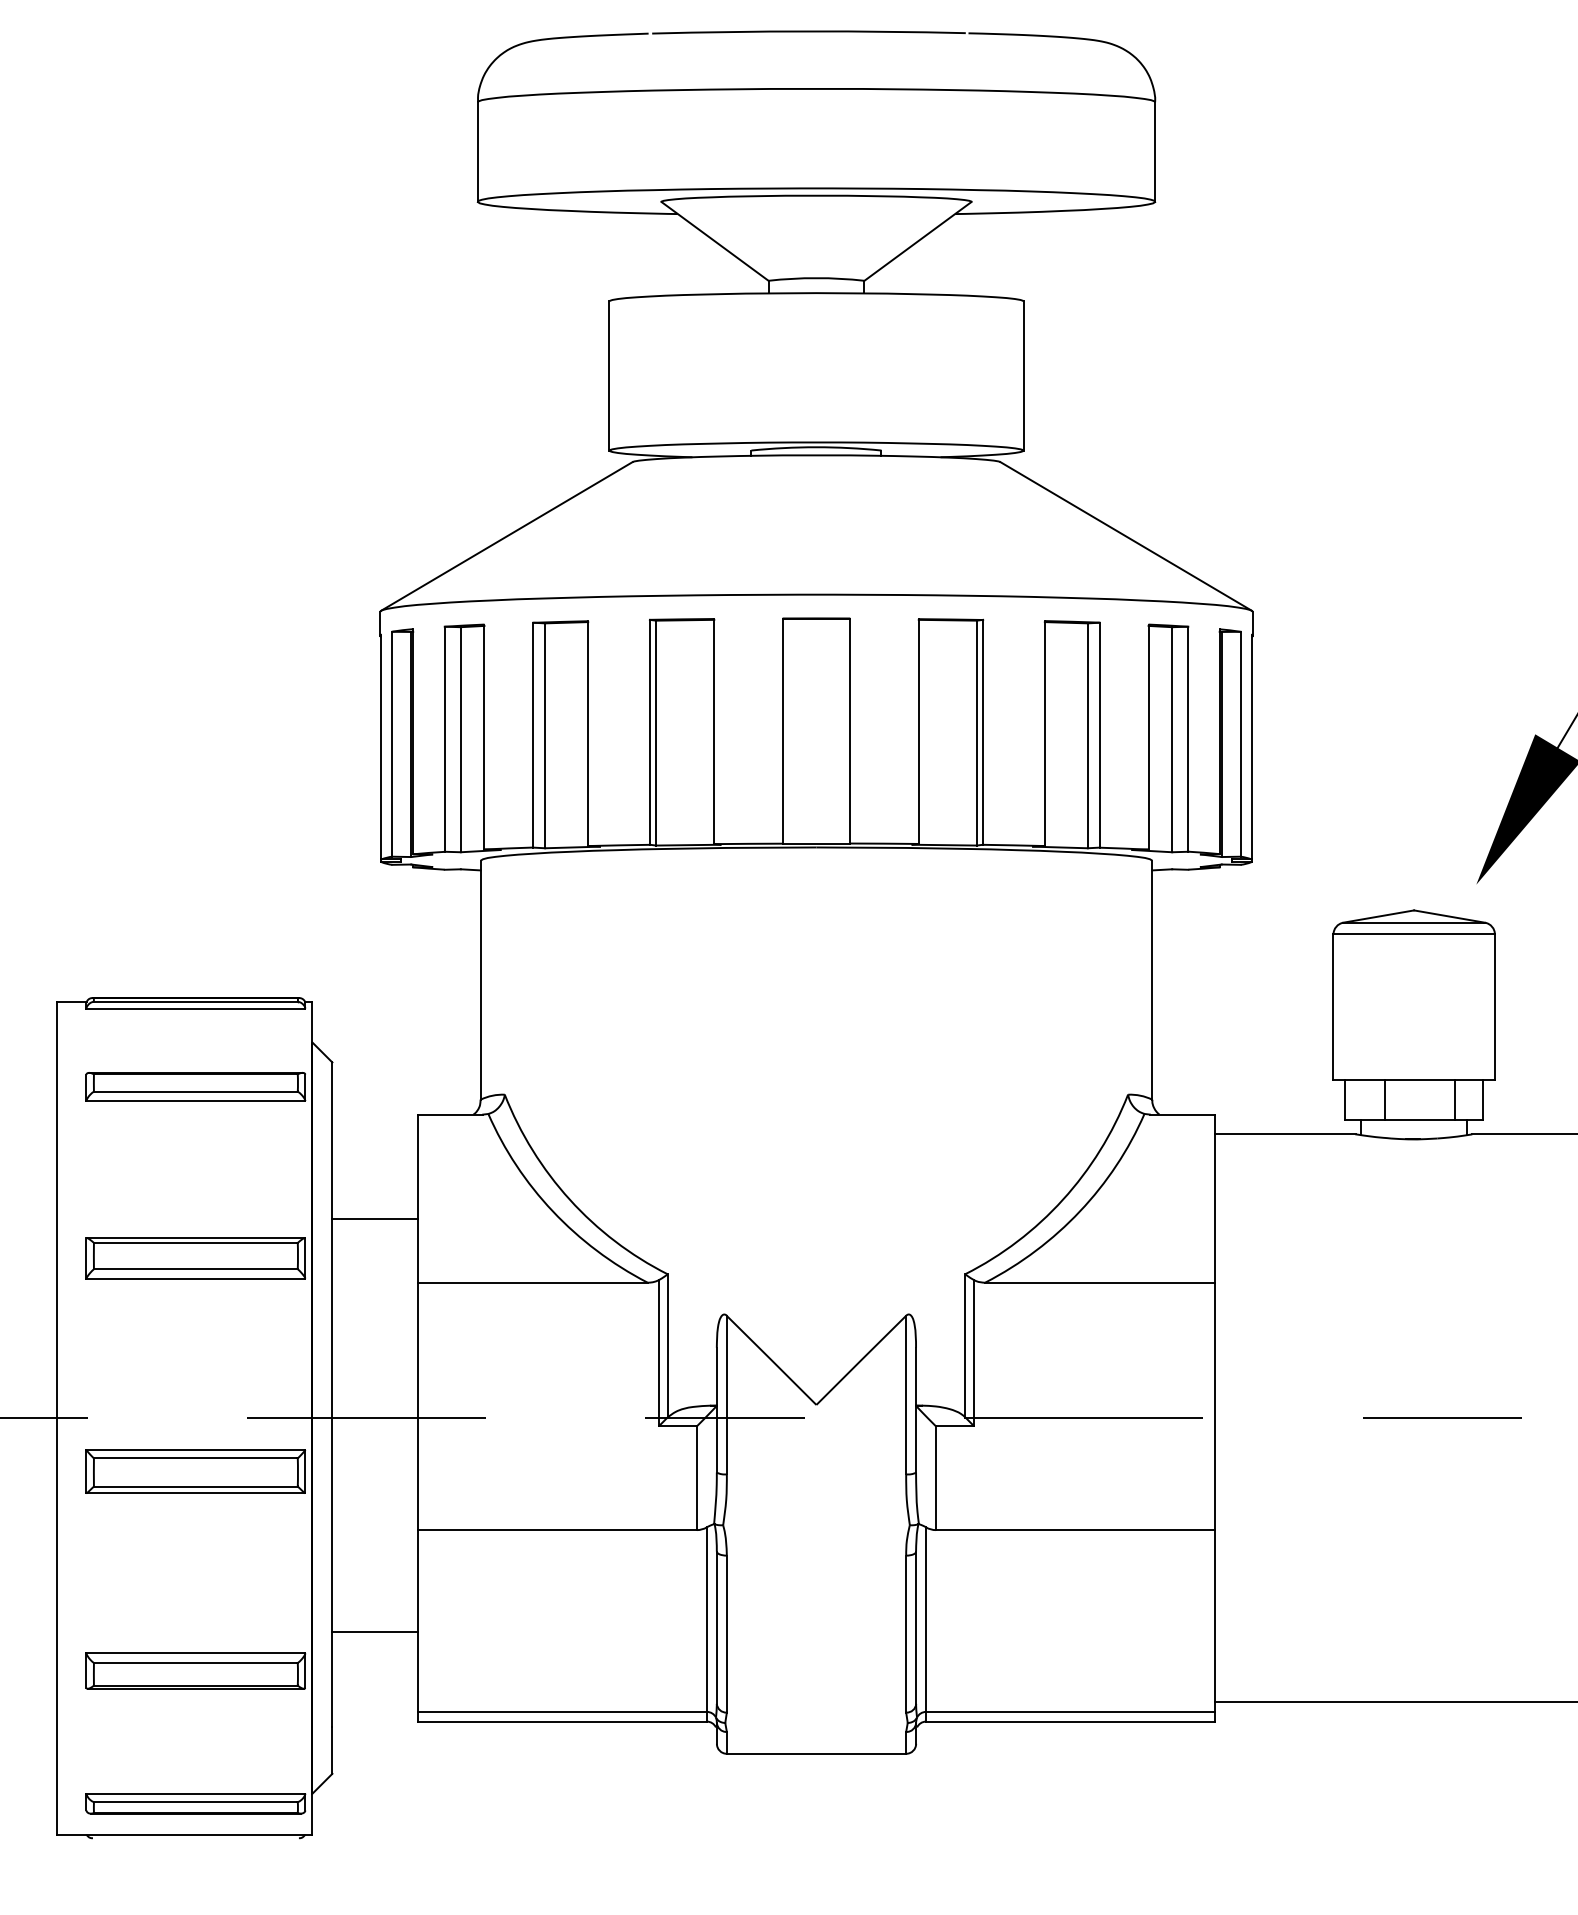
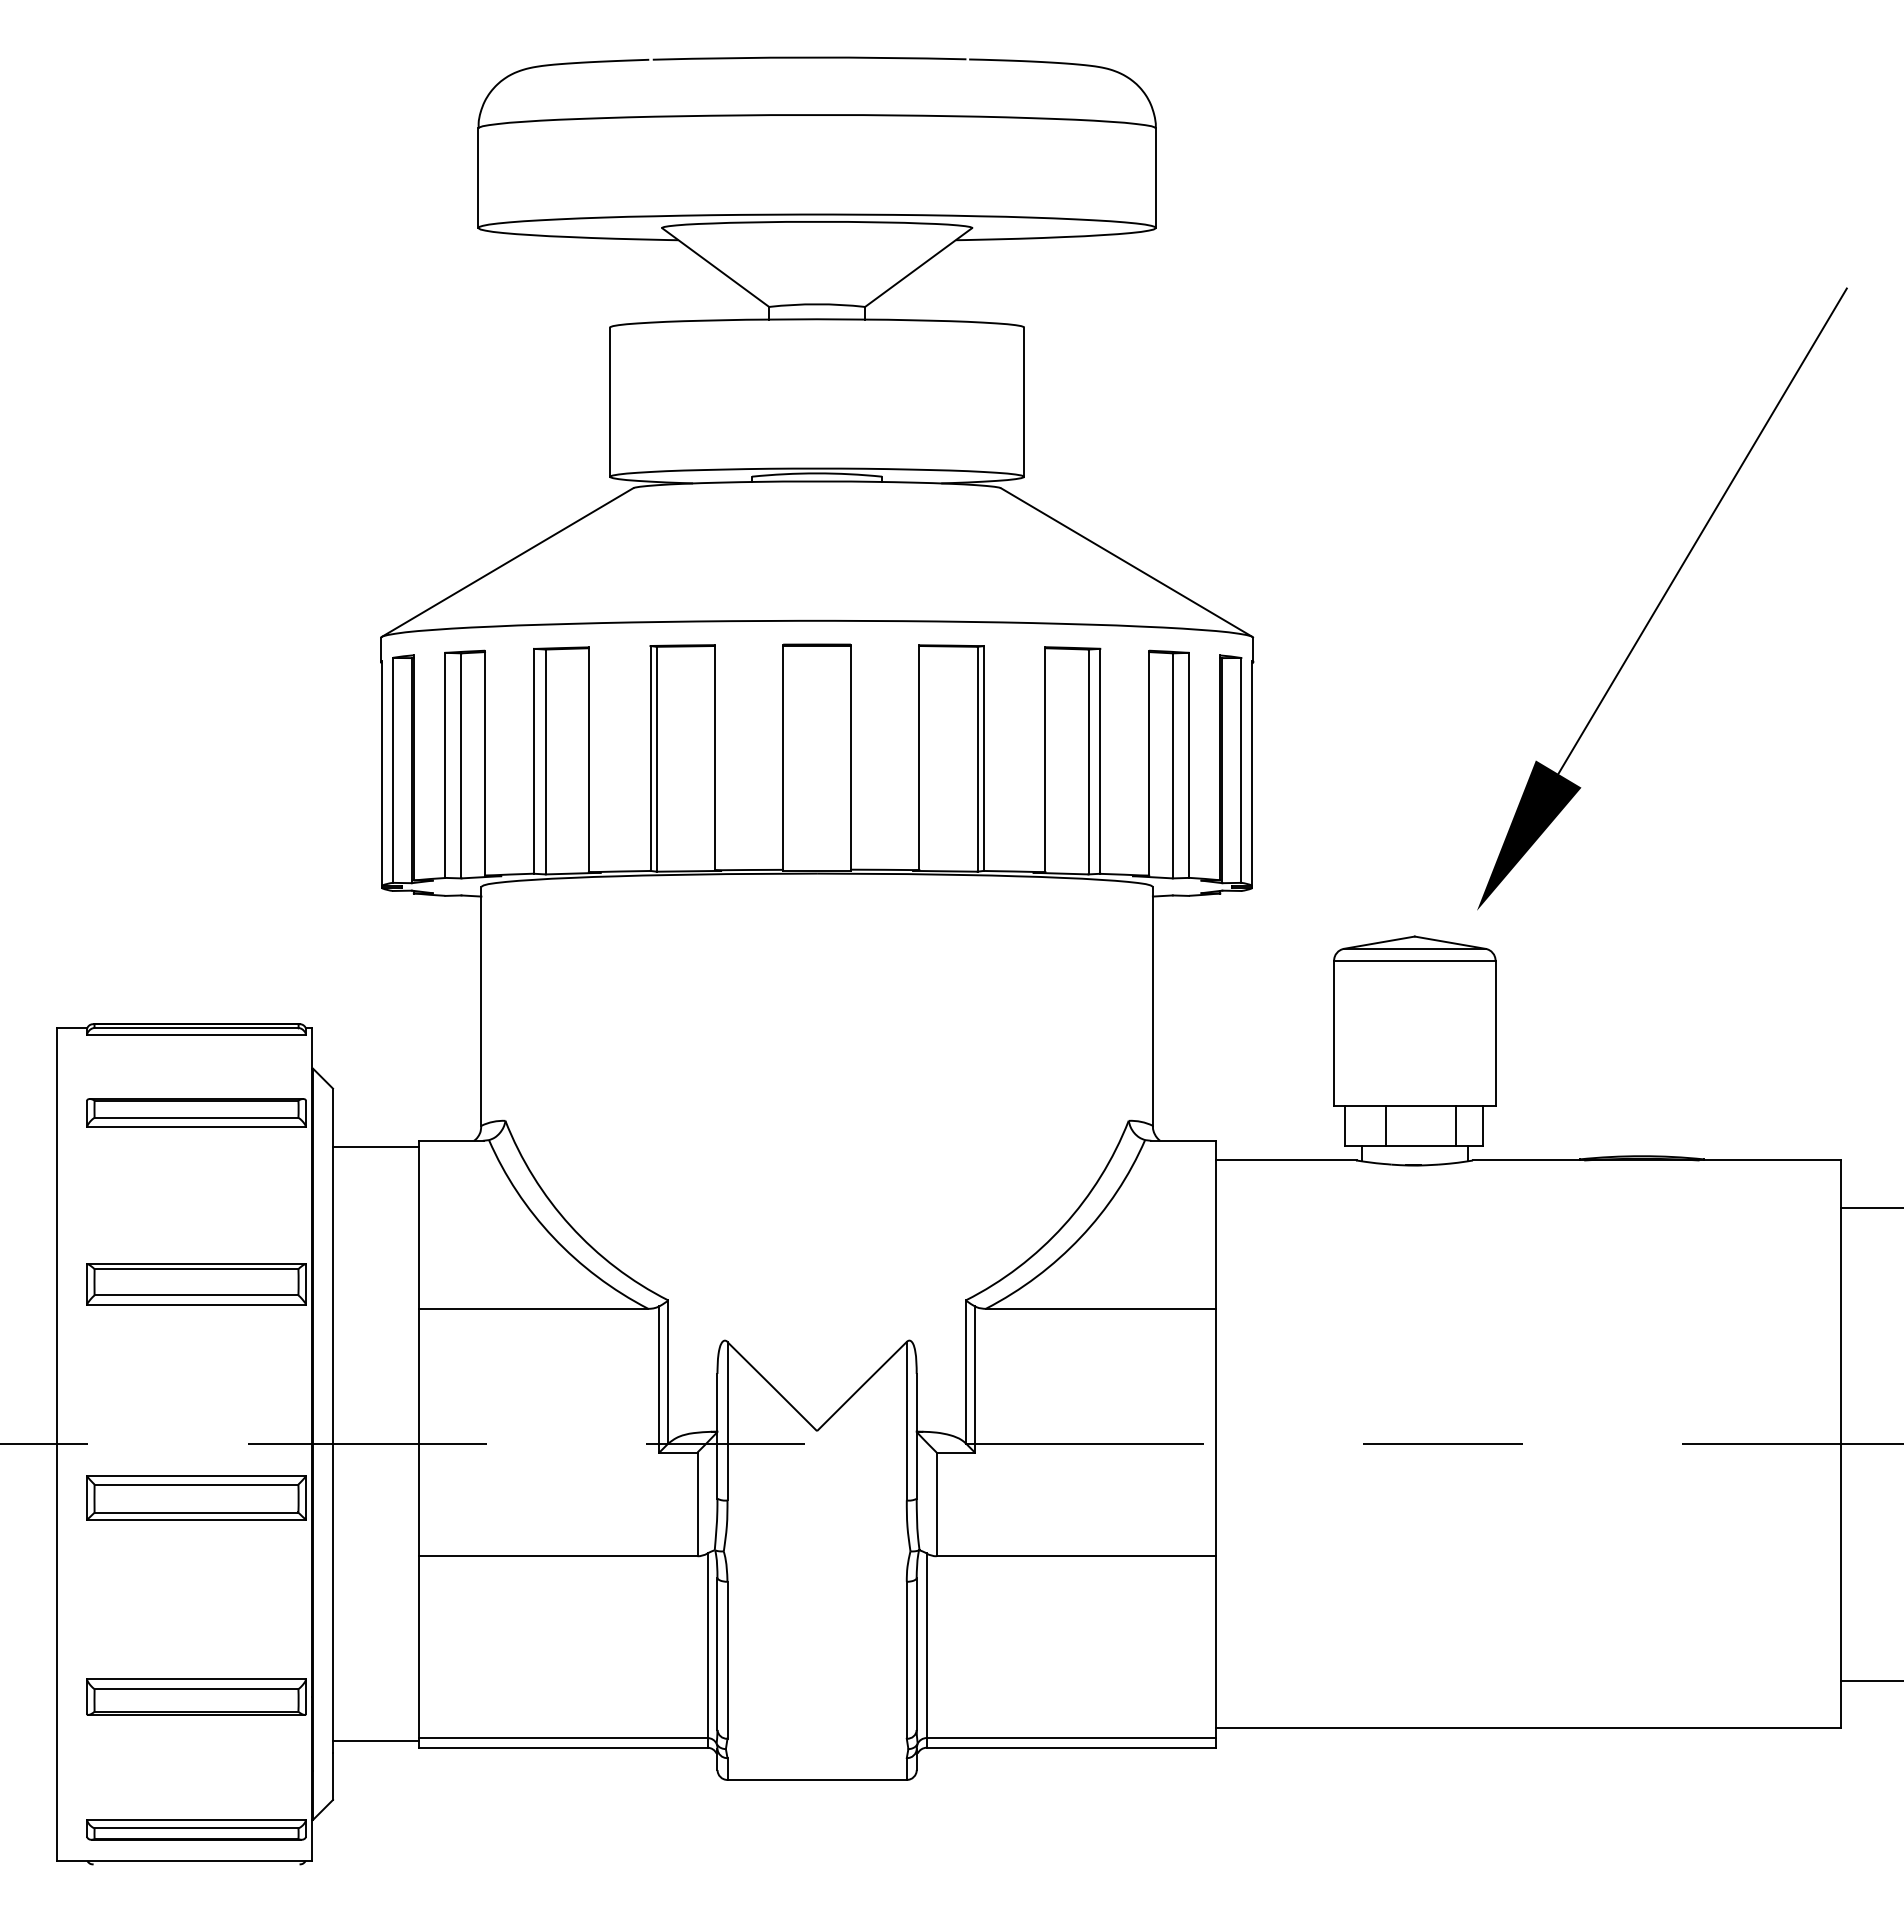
line: (374, 1219) -> (375, 1147), moved
line: (374, 1632) -> (375, 1741), moved

